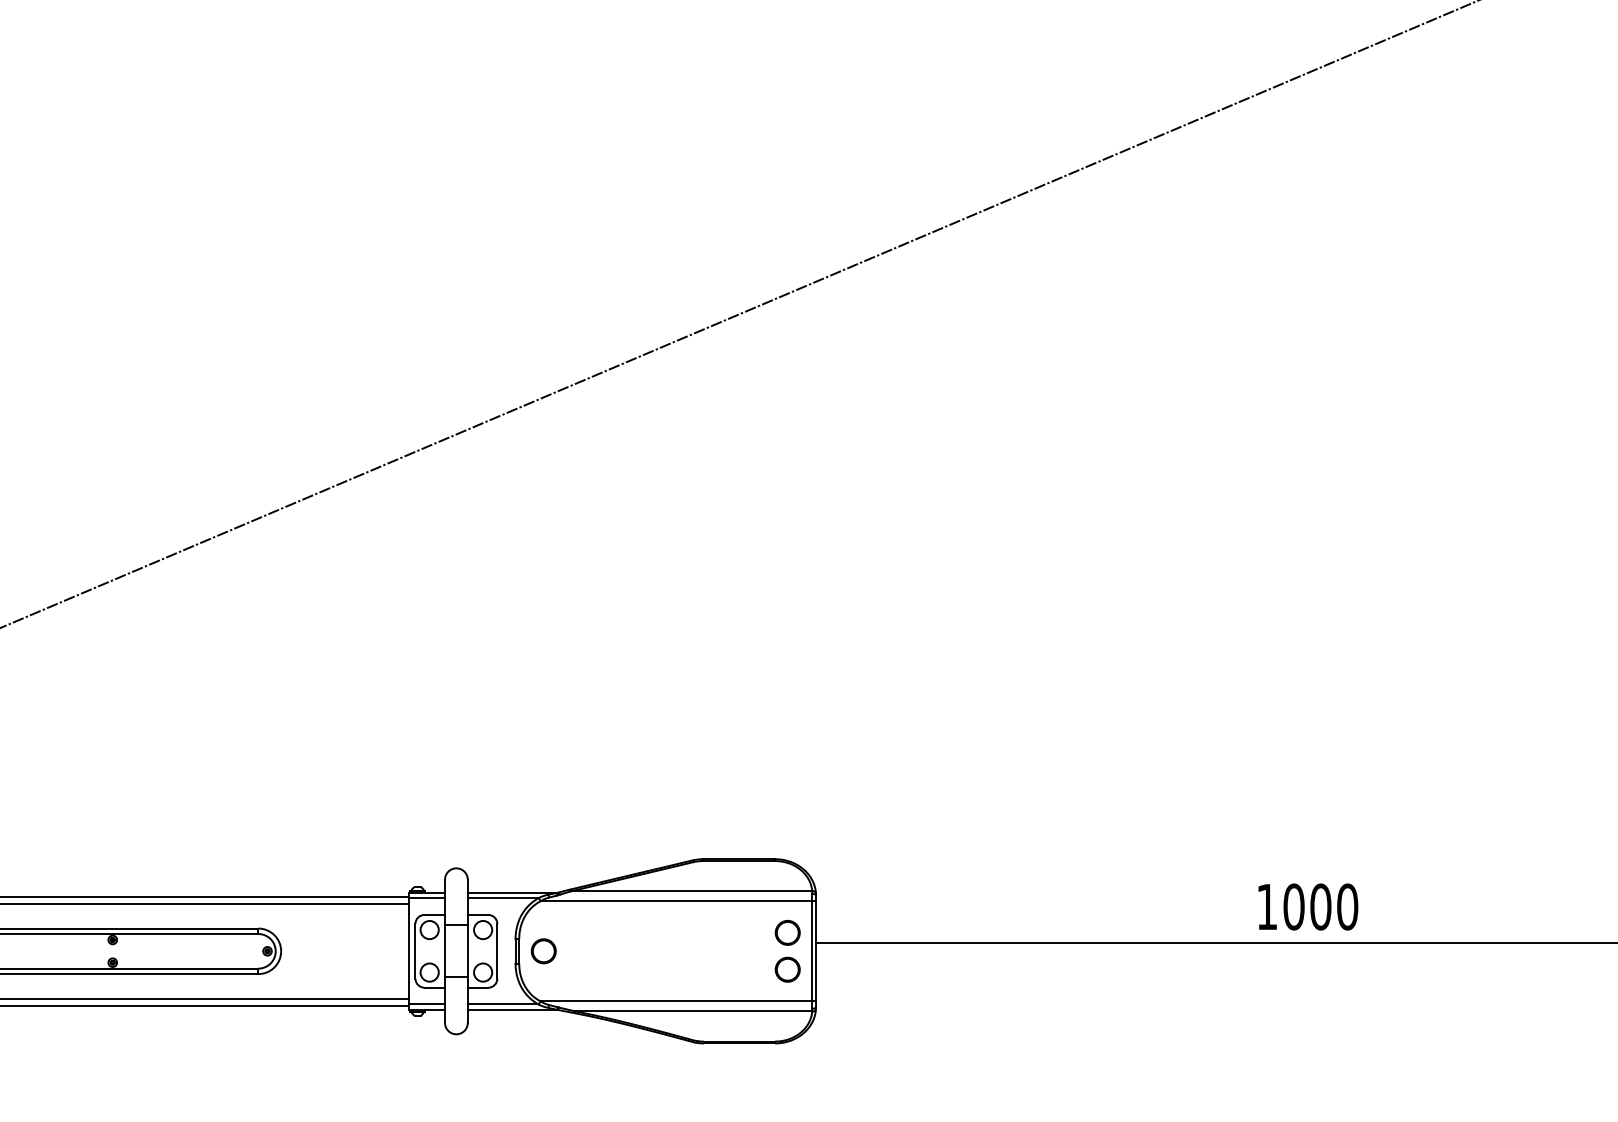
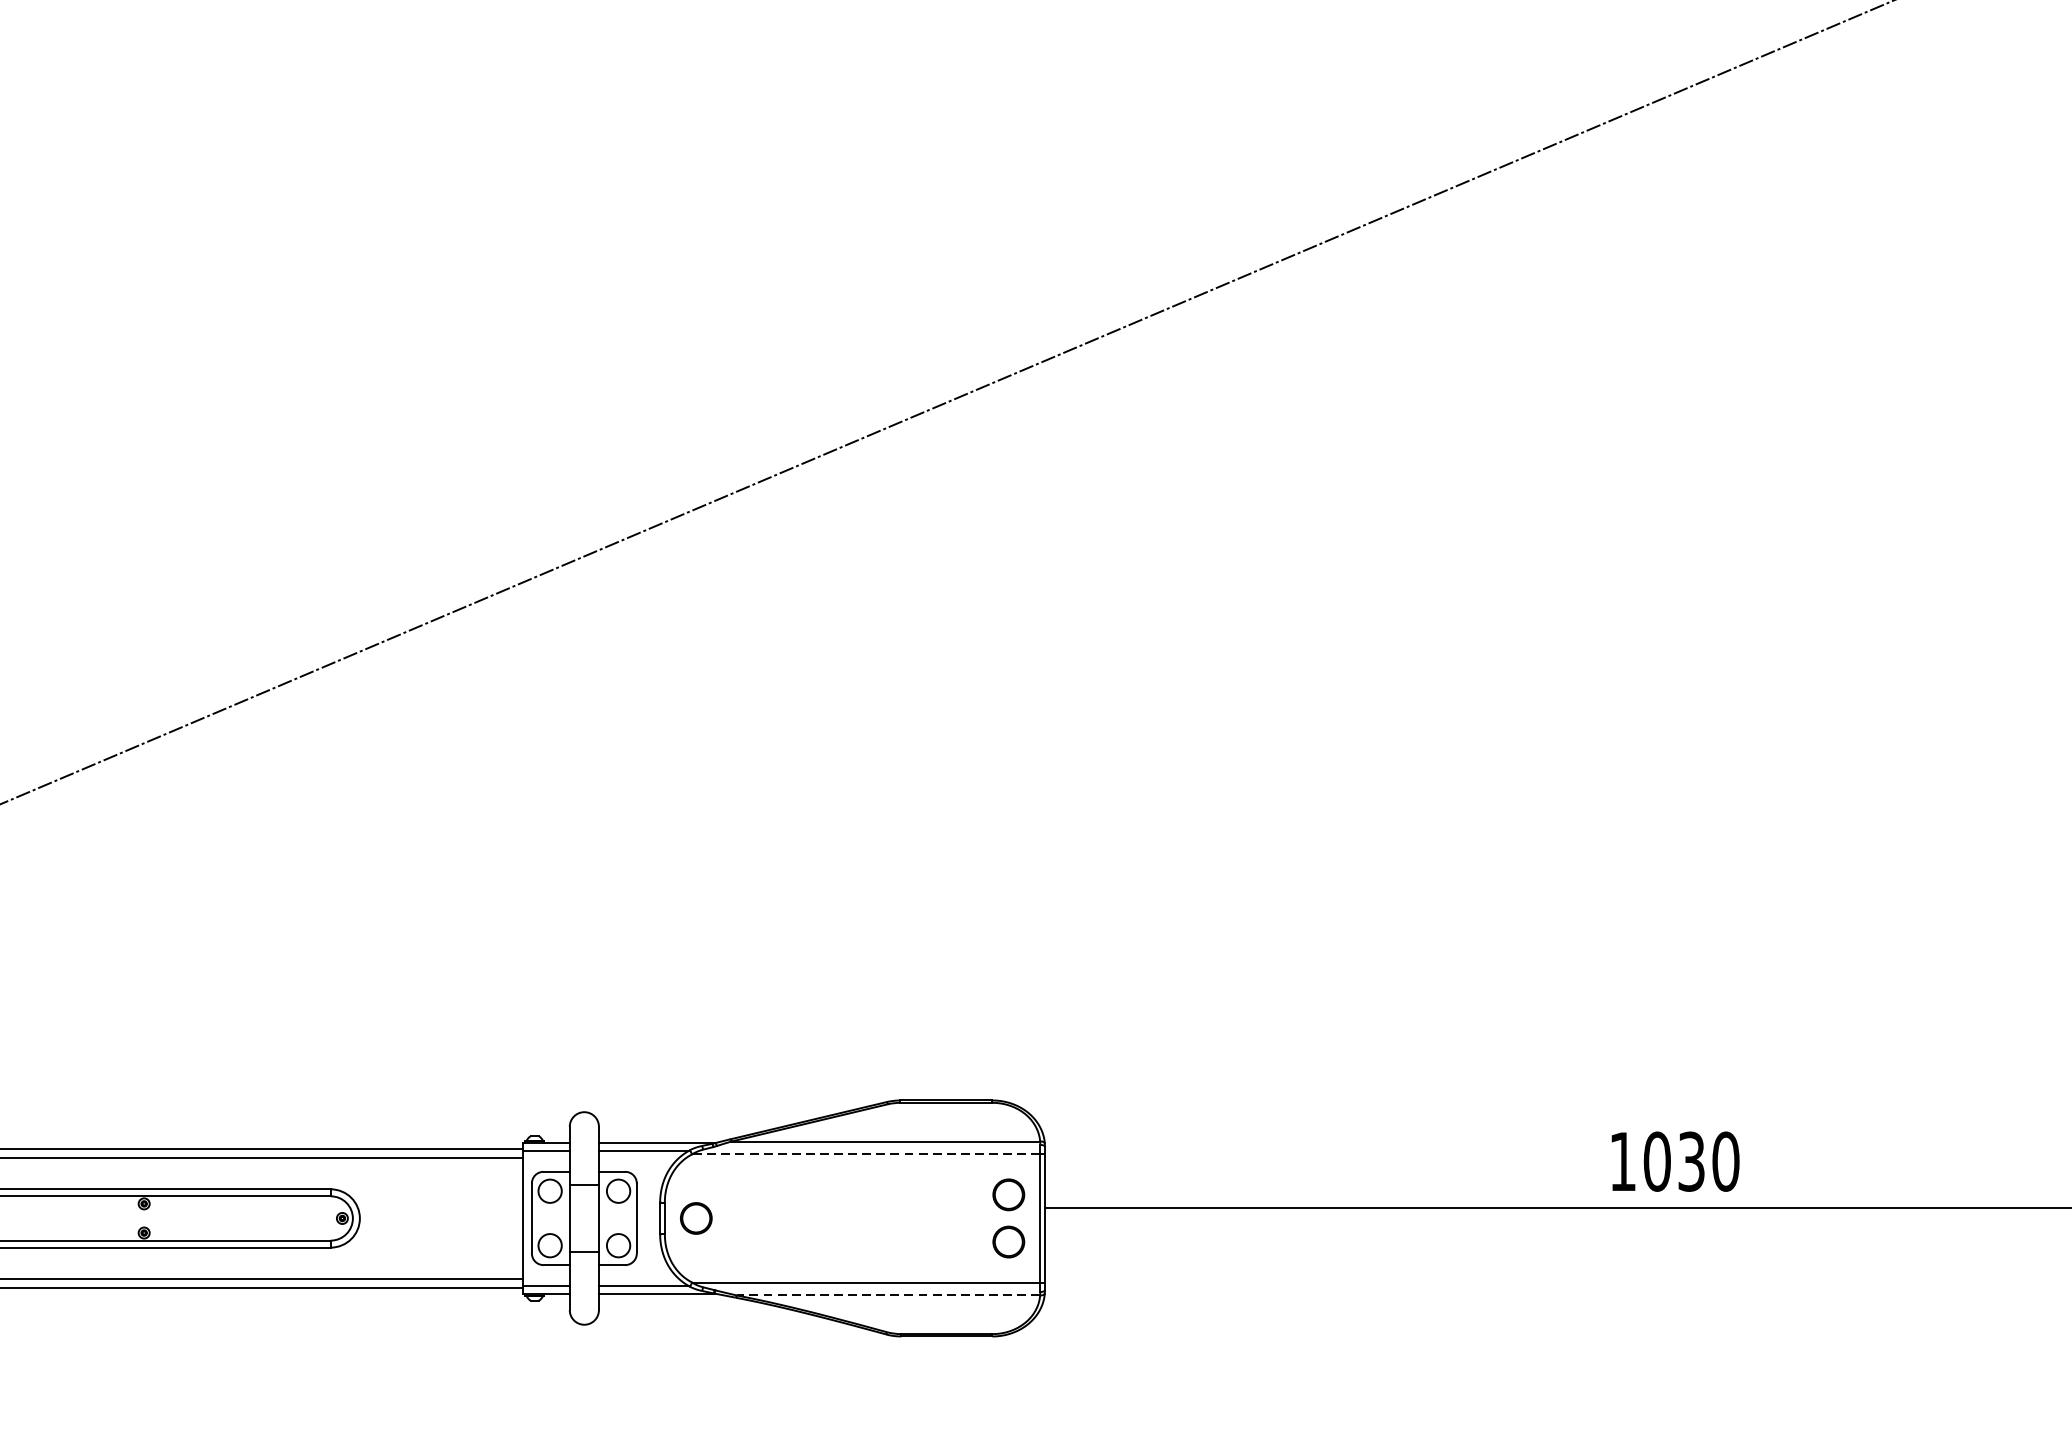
line: (676, 901) -> (866, 1154), solid -> dashed
text: (1320, 906) -> (1691, 1161), 1000 -> 1030
line: (693, 1011) -> (888, 1295), solid -> dashed

